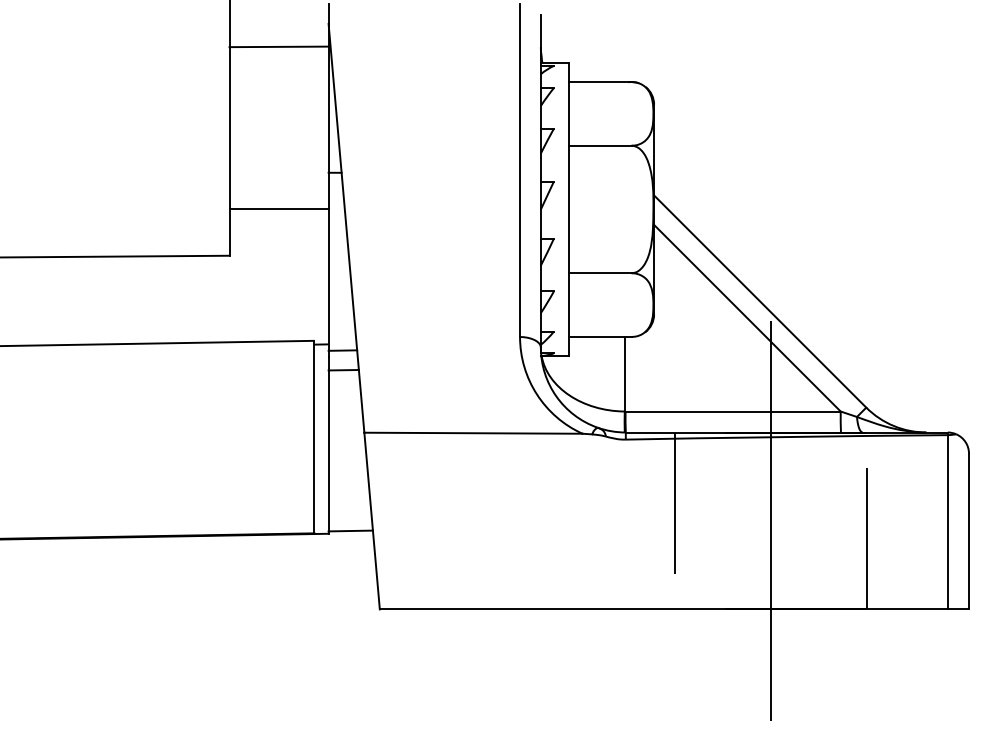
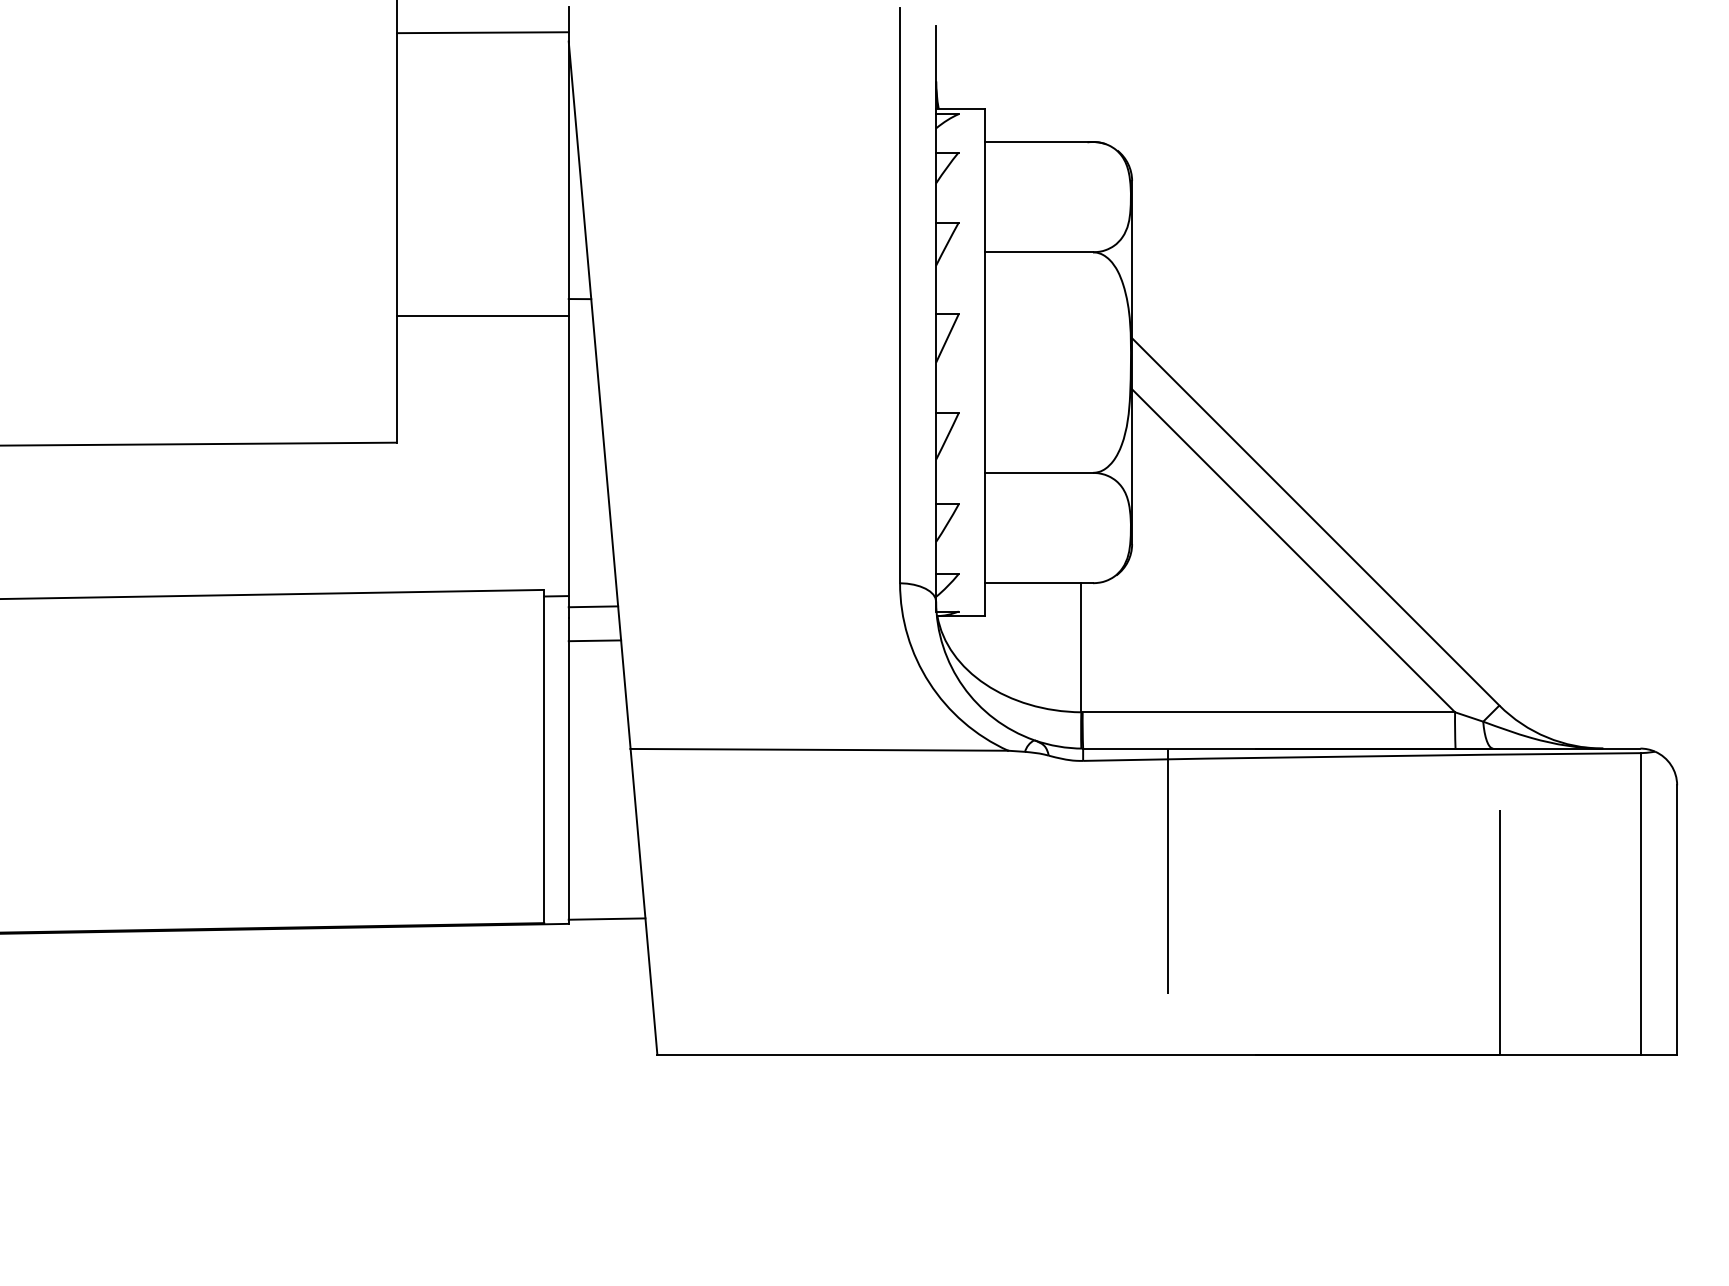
line: (278, 46) -> (481, 32), moved
line: (278, 209) -> (481, 315), moved
line: (770, 520) -> (1333, 900), removed

